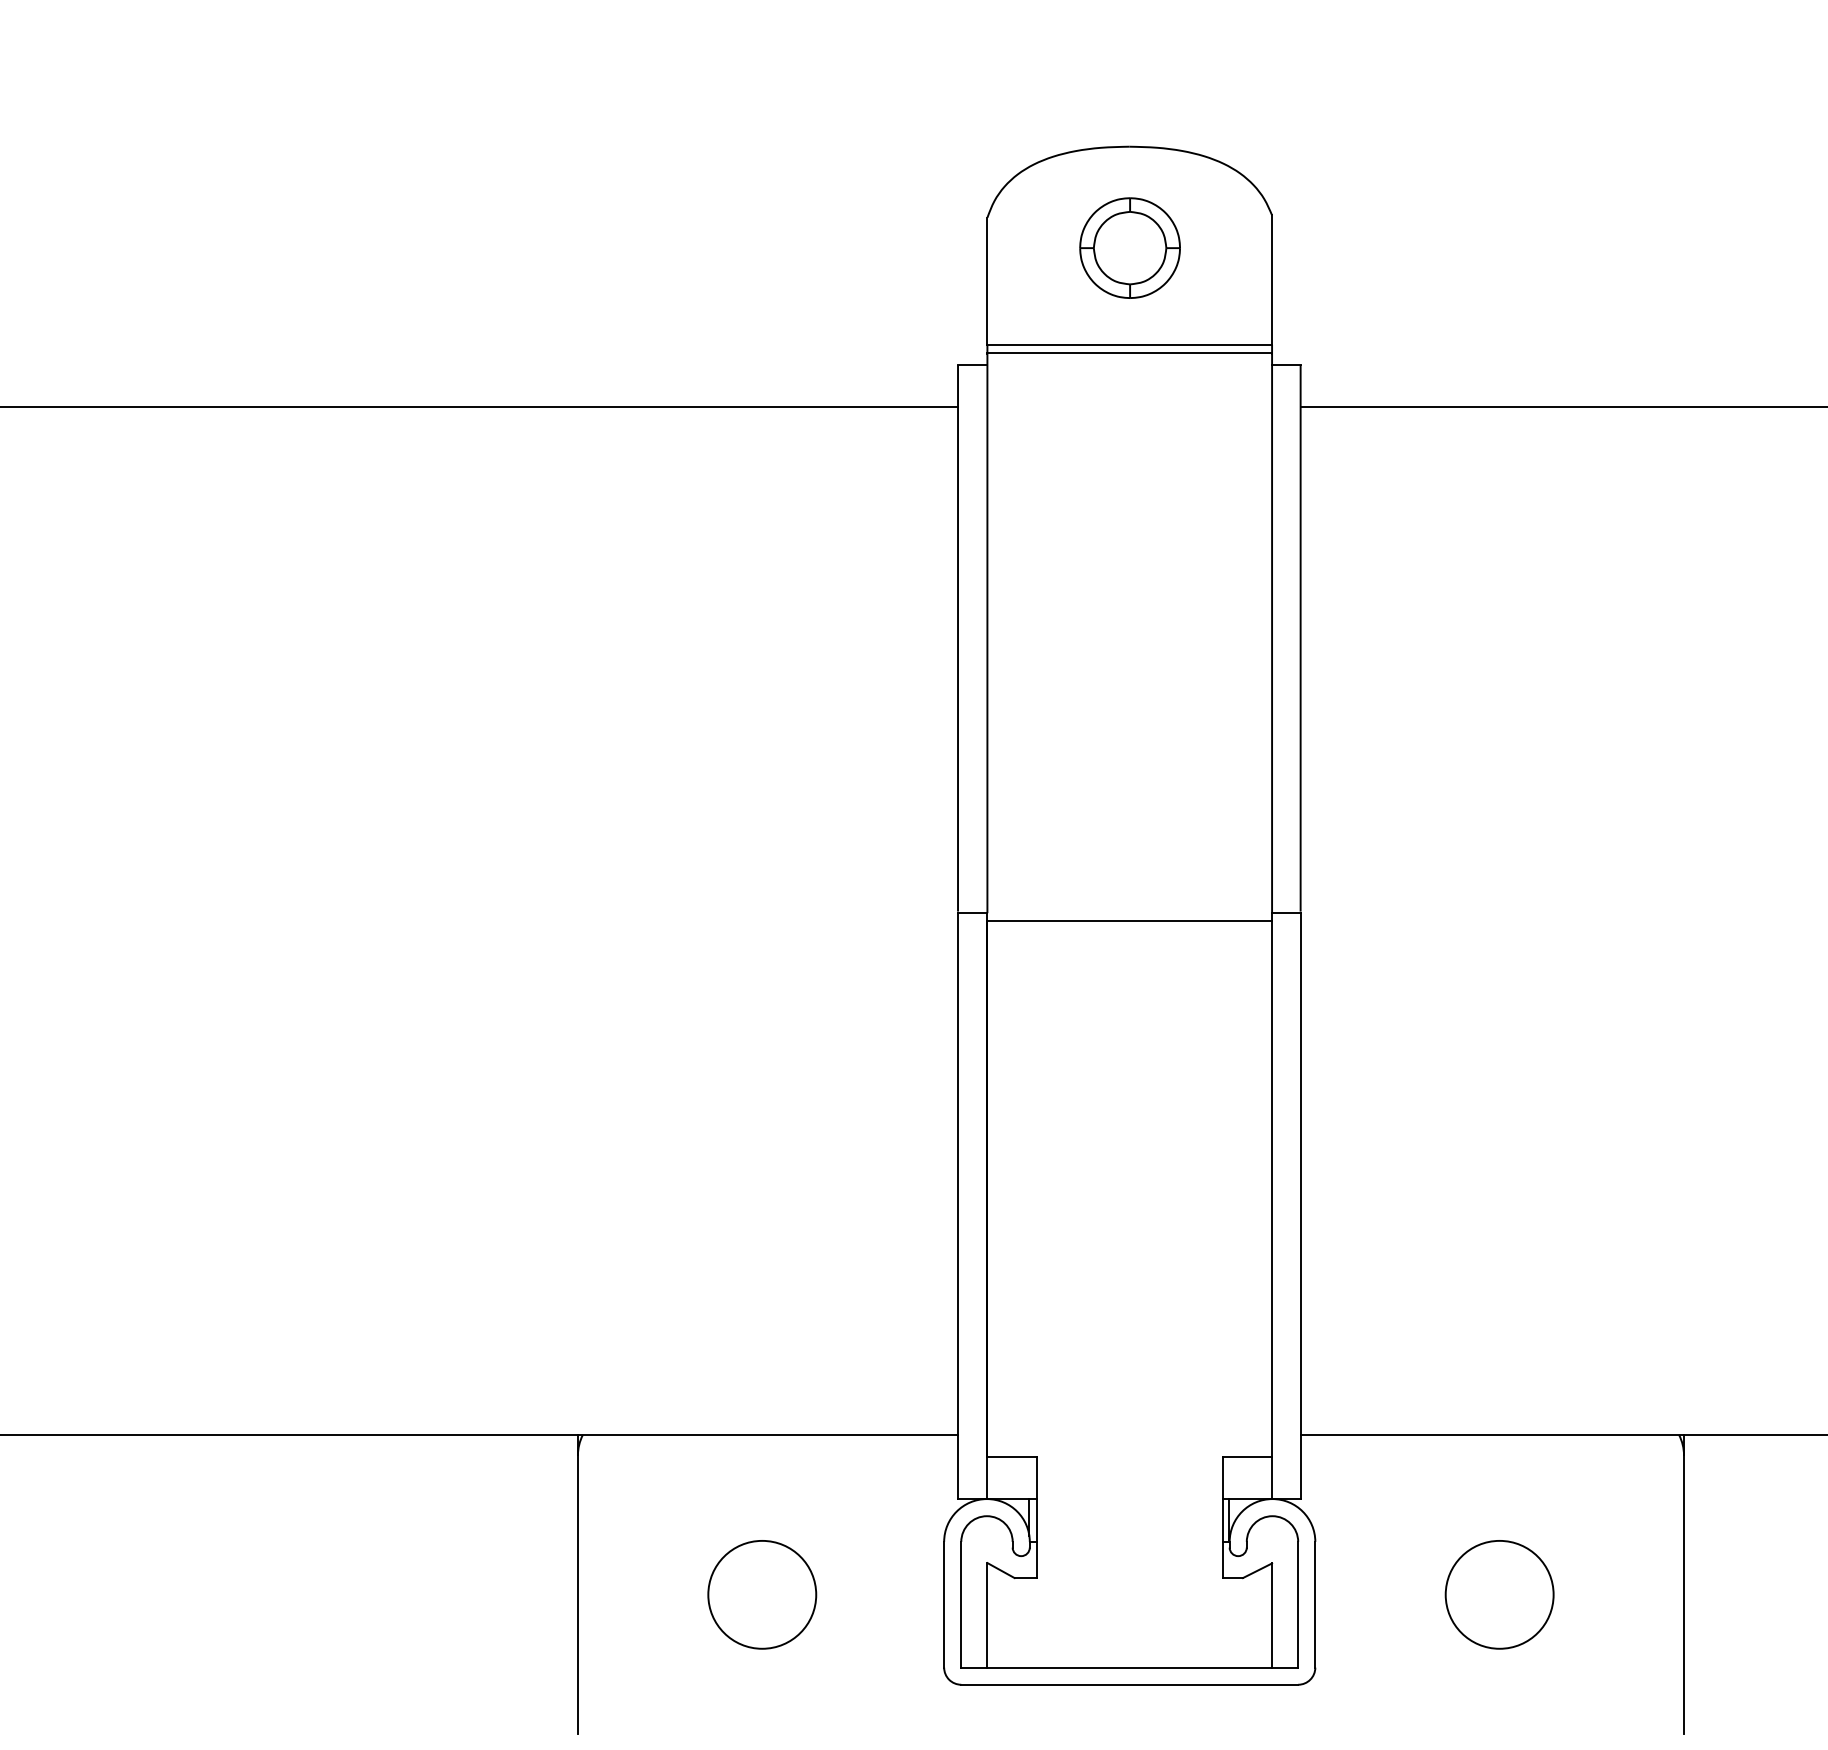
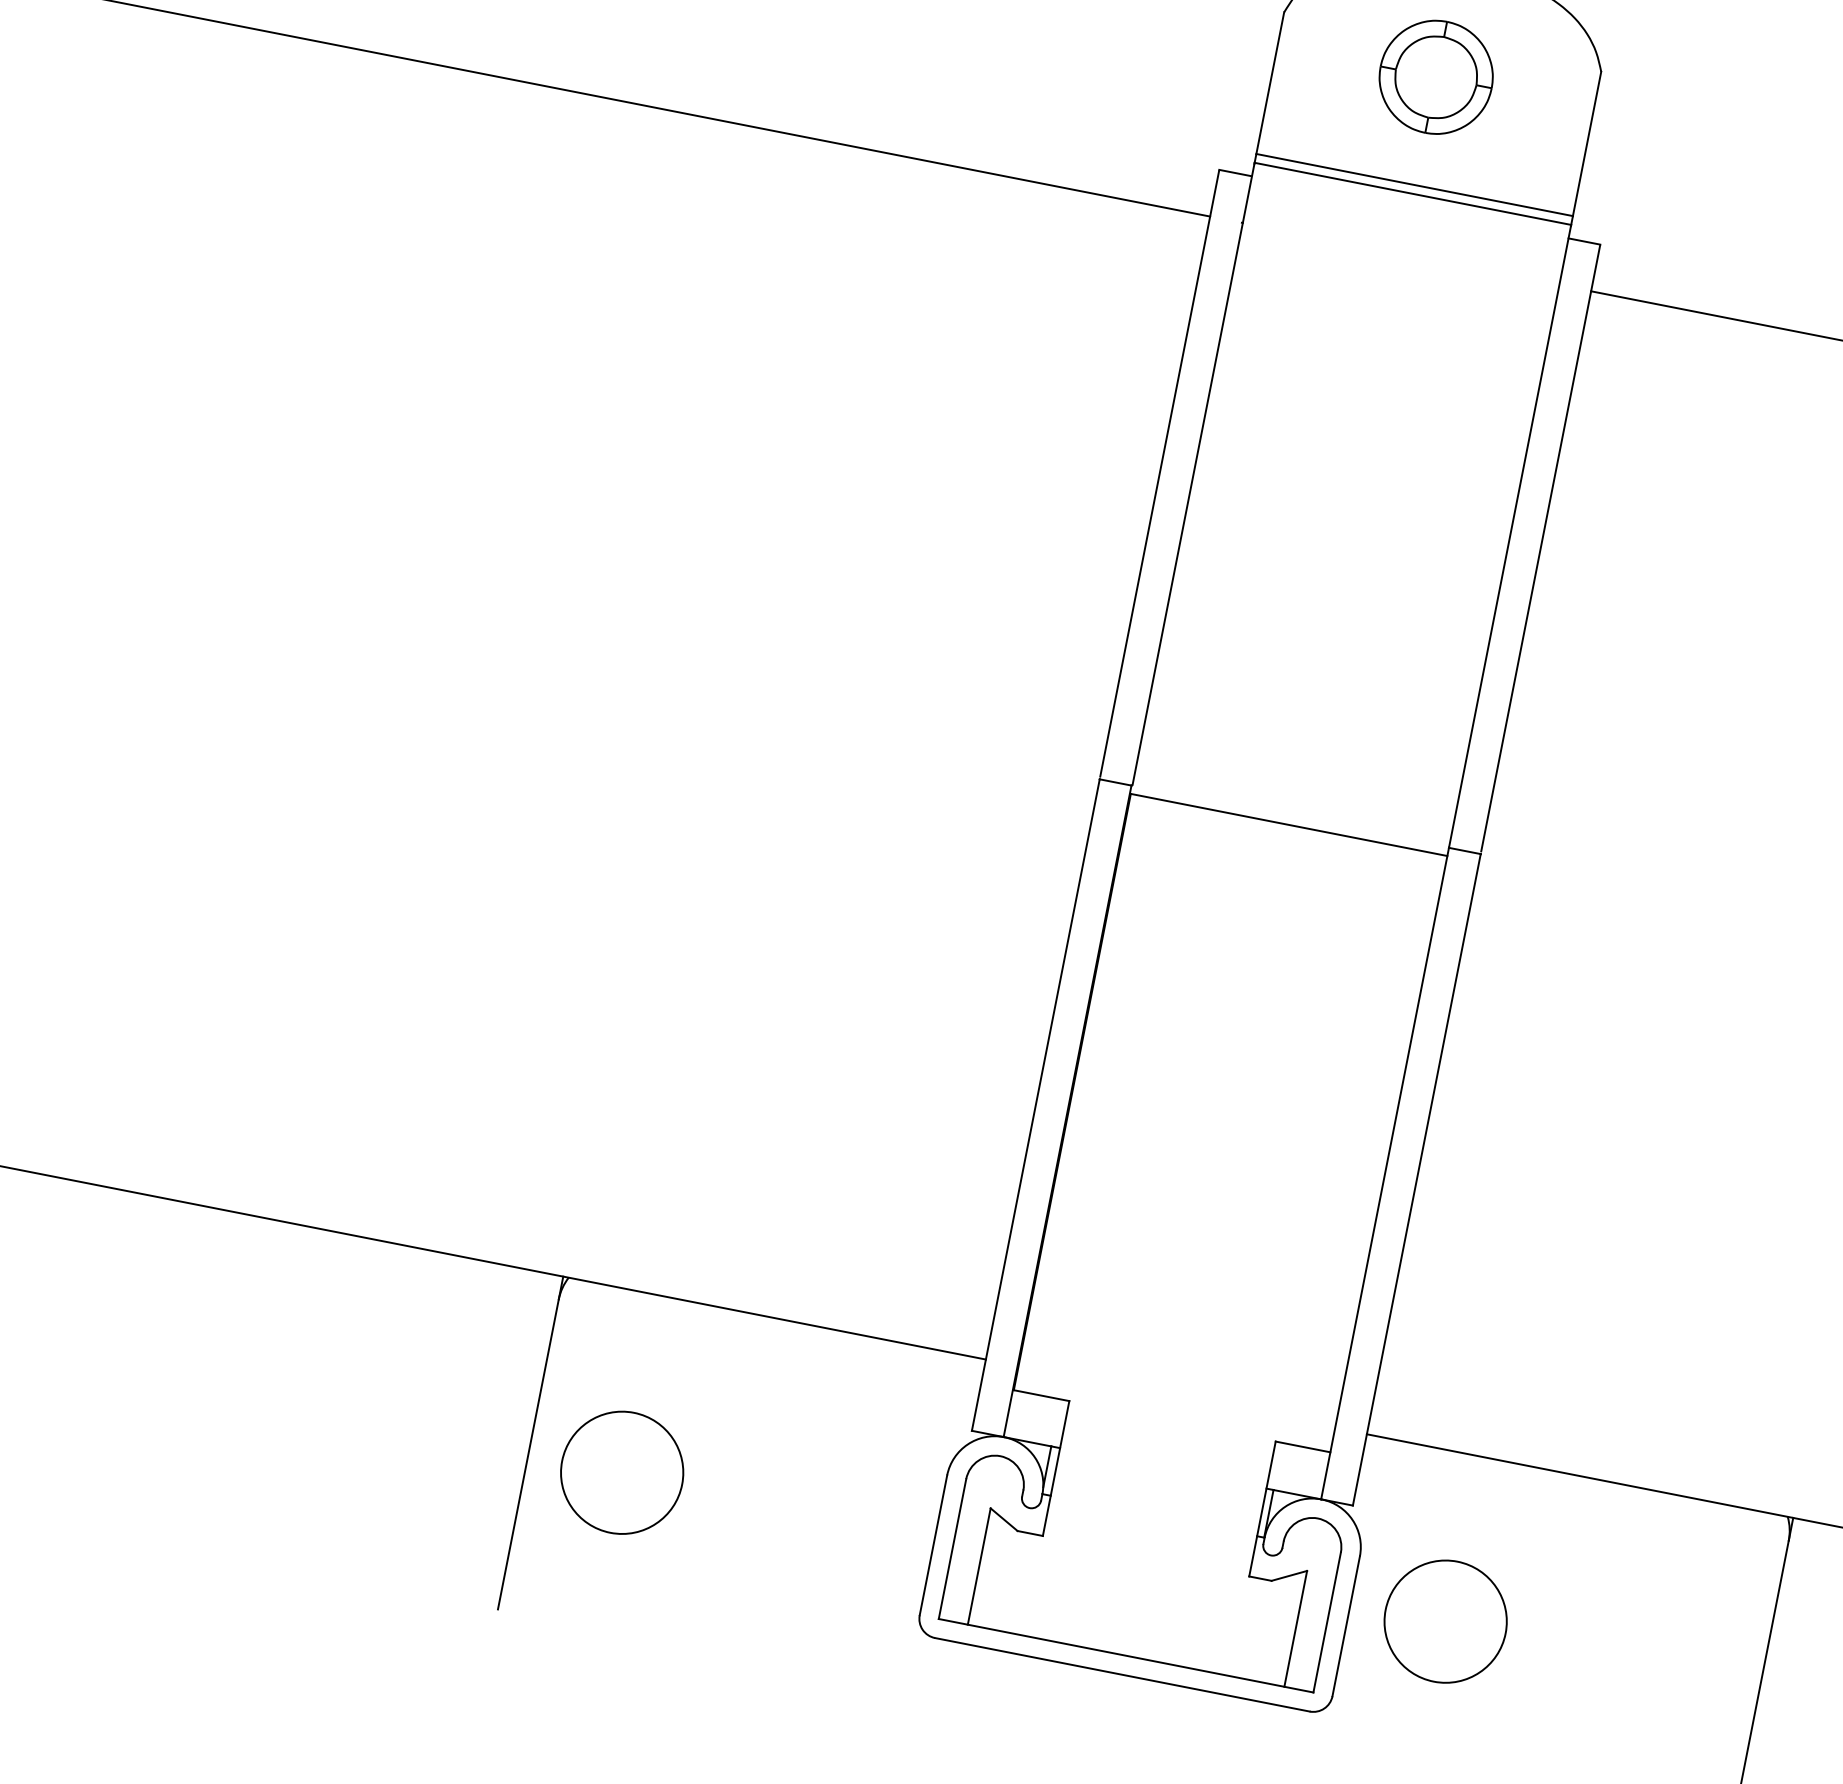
circle: (762, 1594) -> (622, 1472), moved
circle: (1499, 1594) -> (1445, 1621), moved

